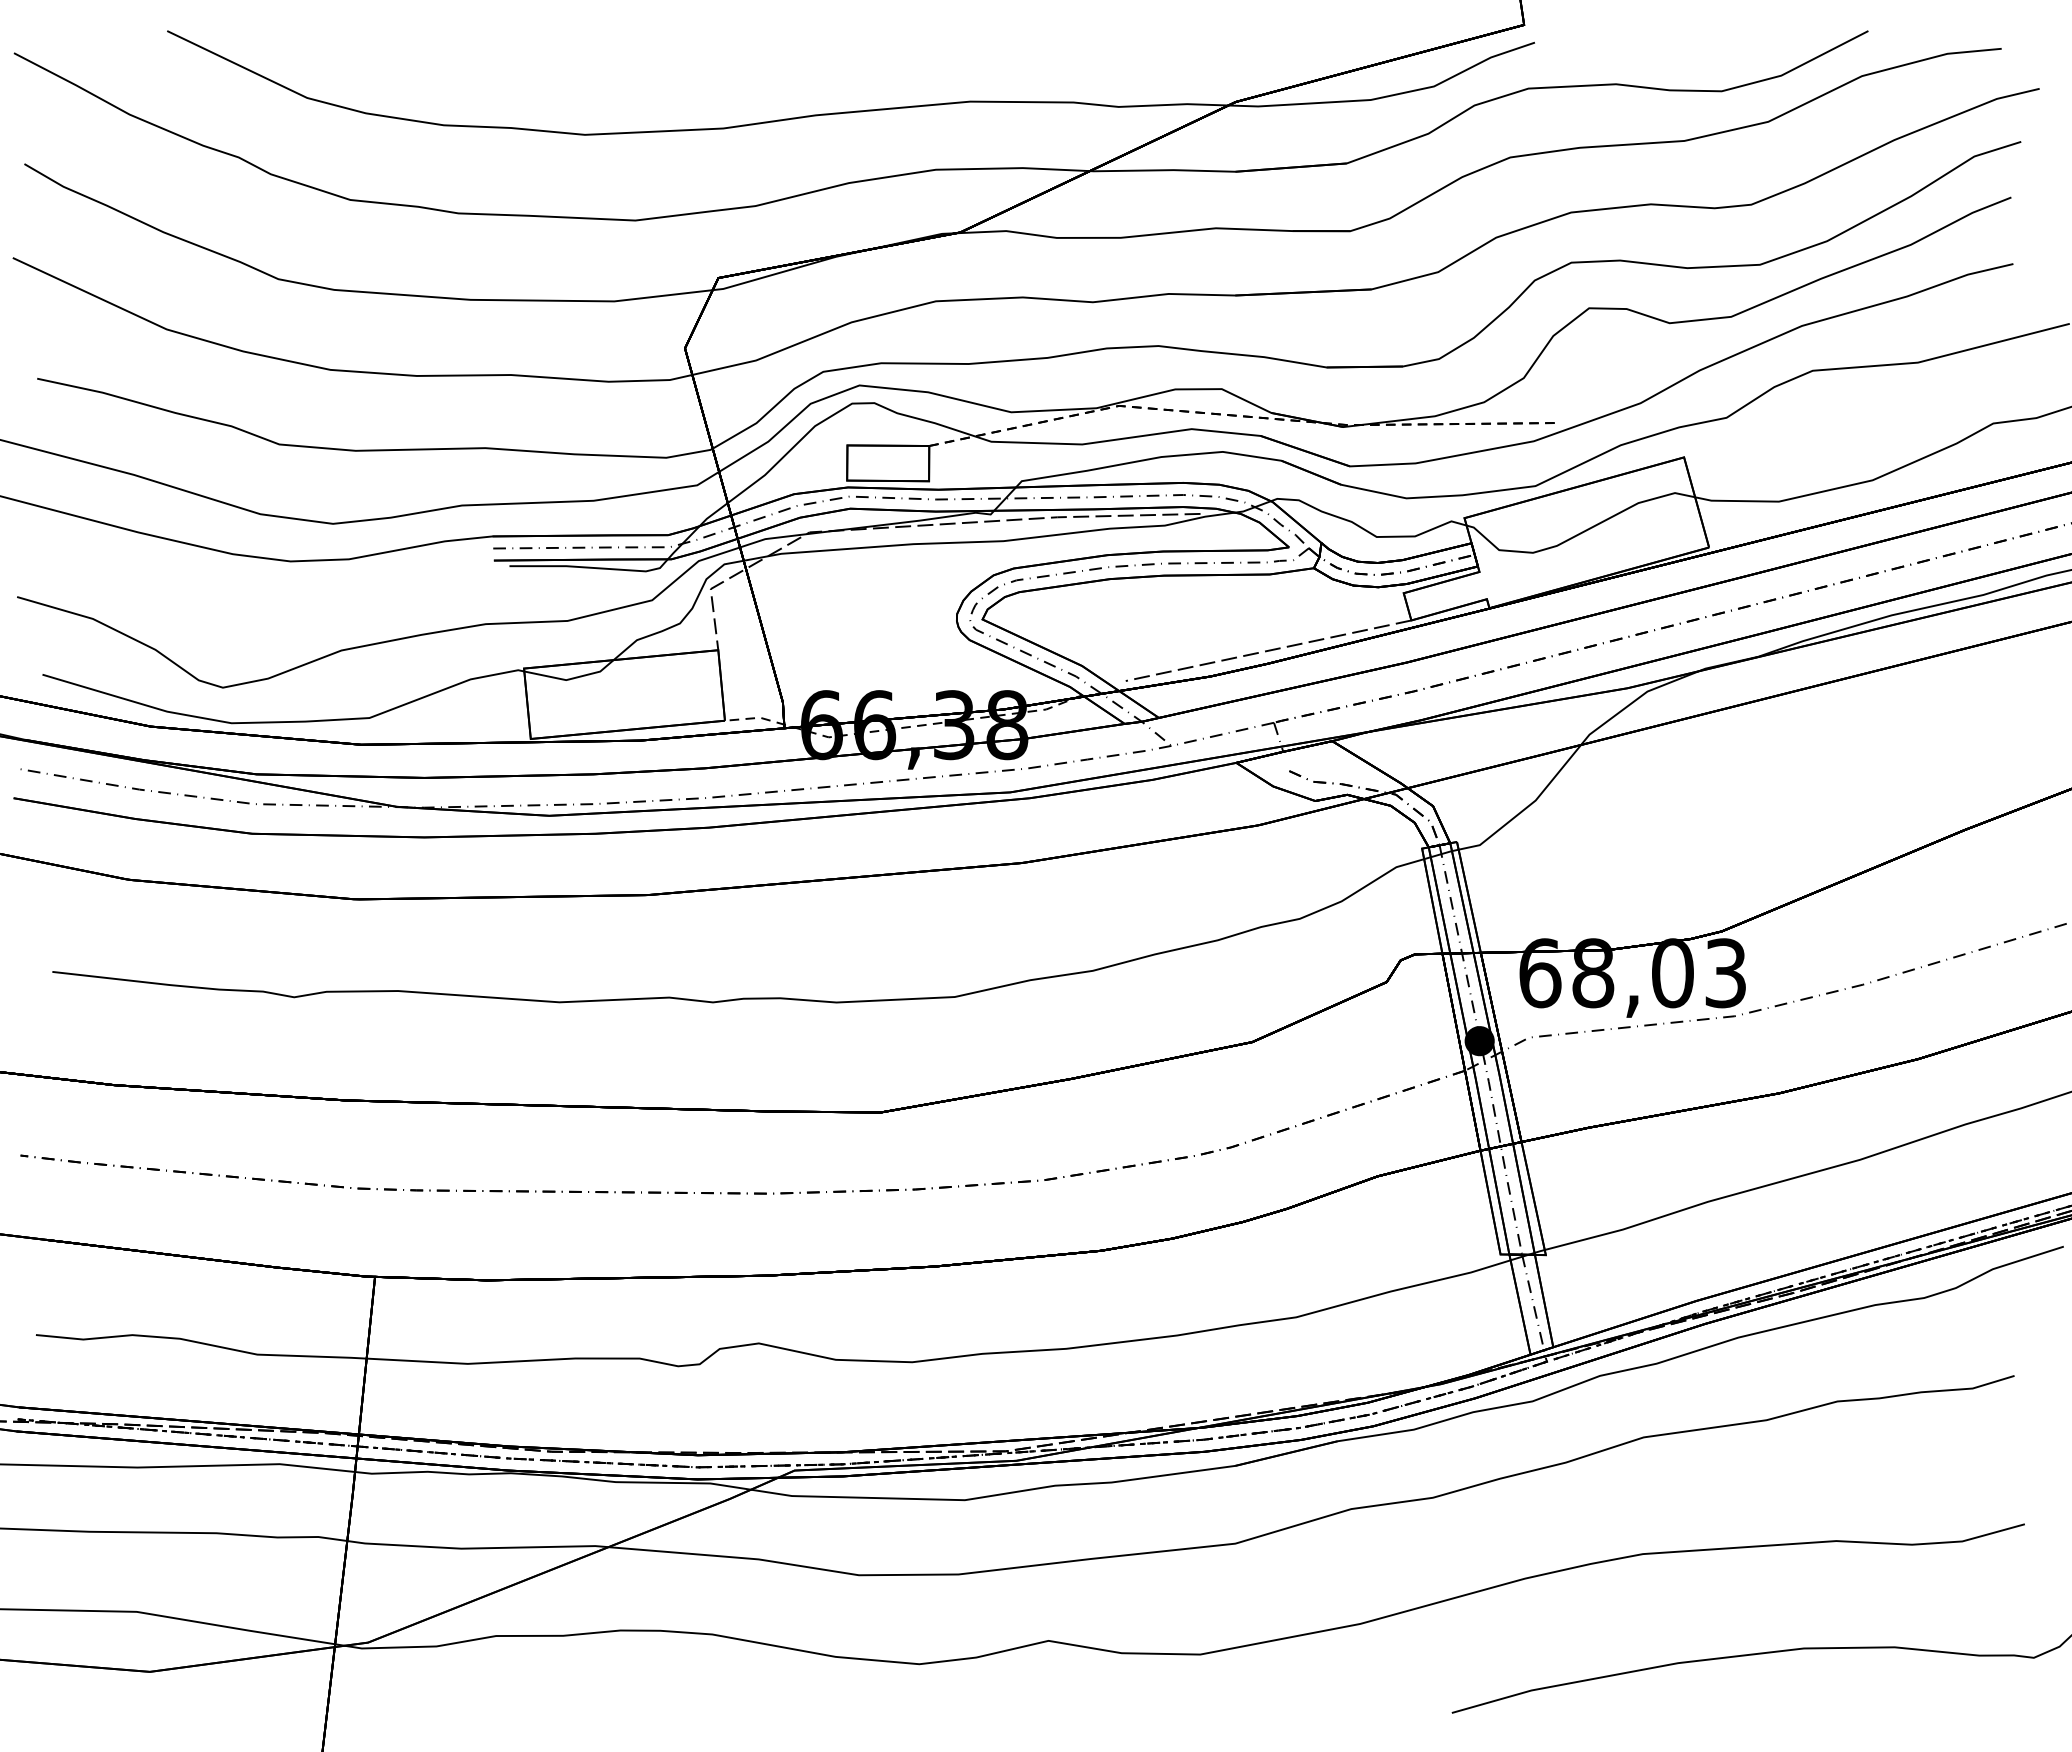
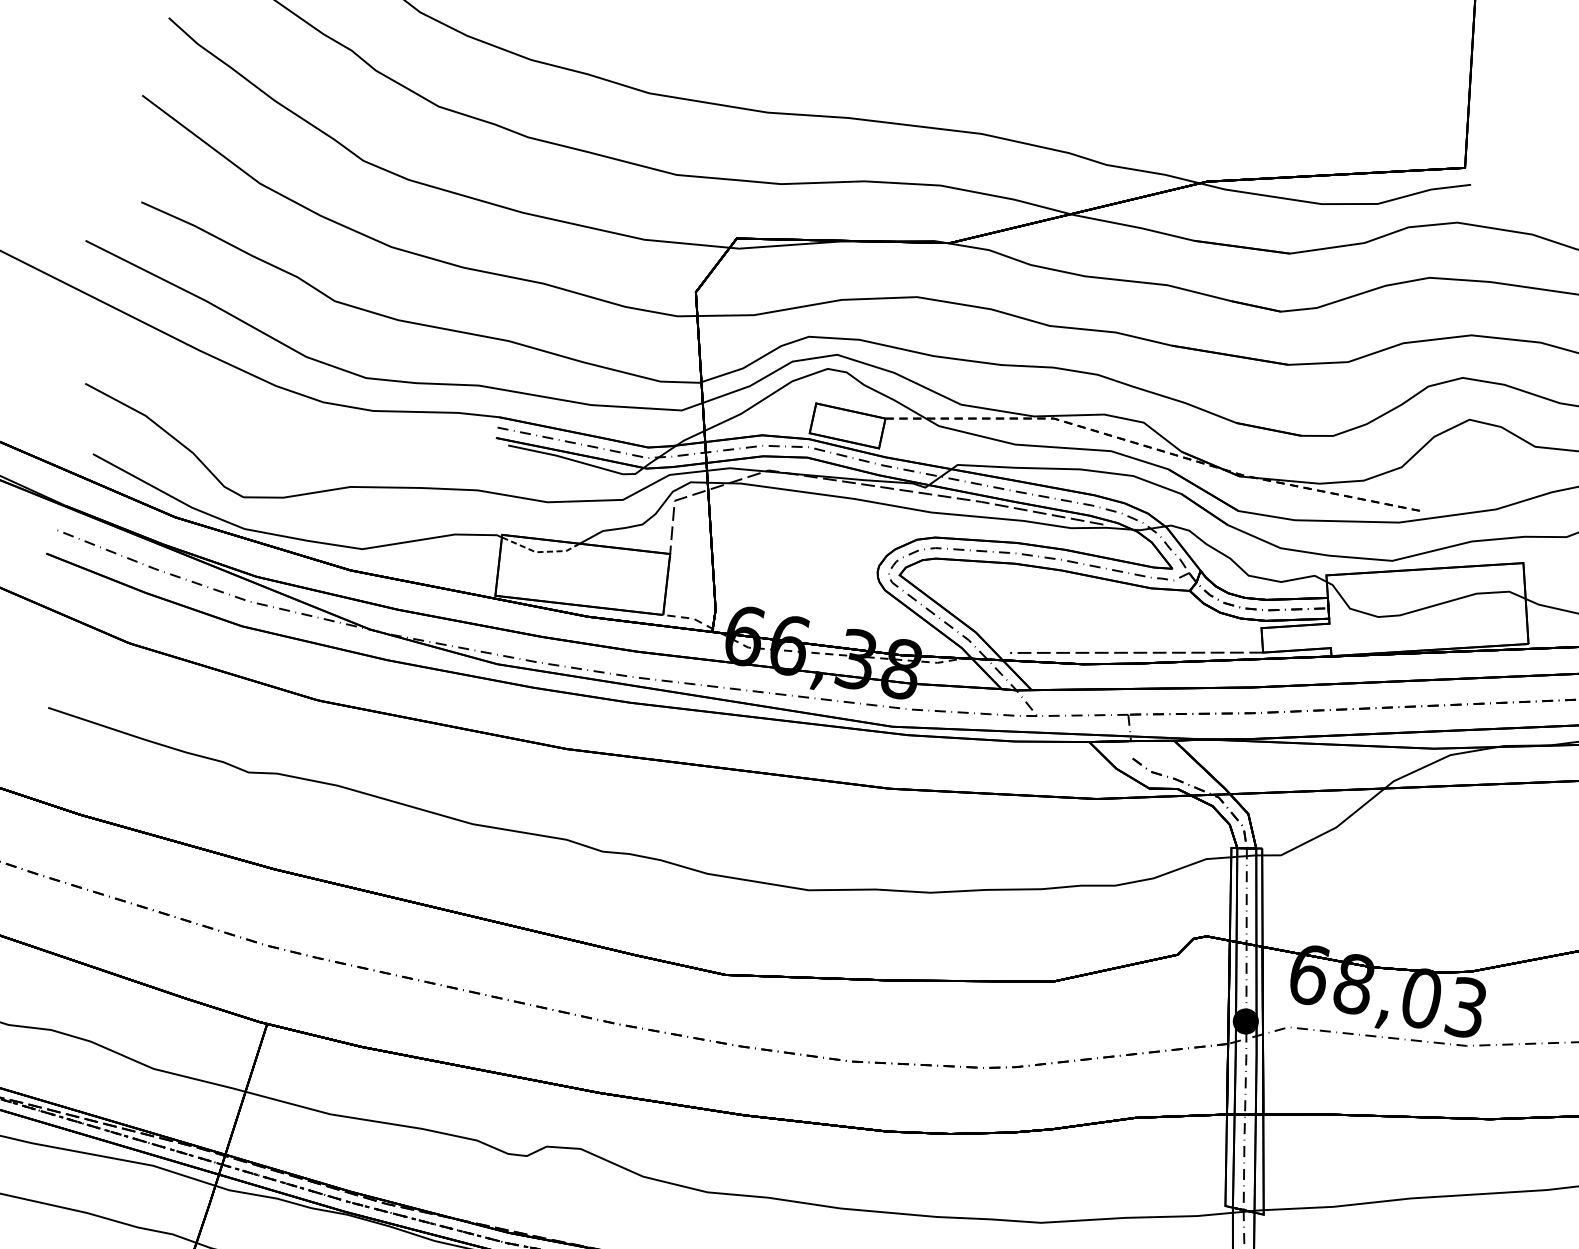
line: (570, 678) -> (539, 551), solid -> dashed

